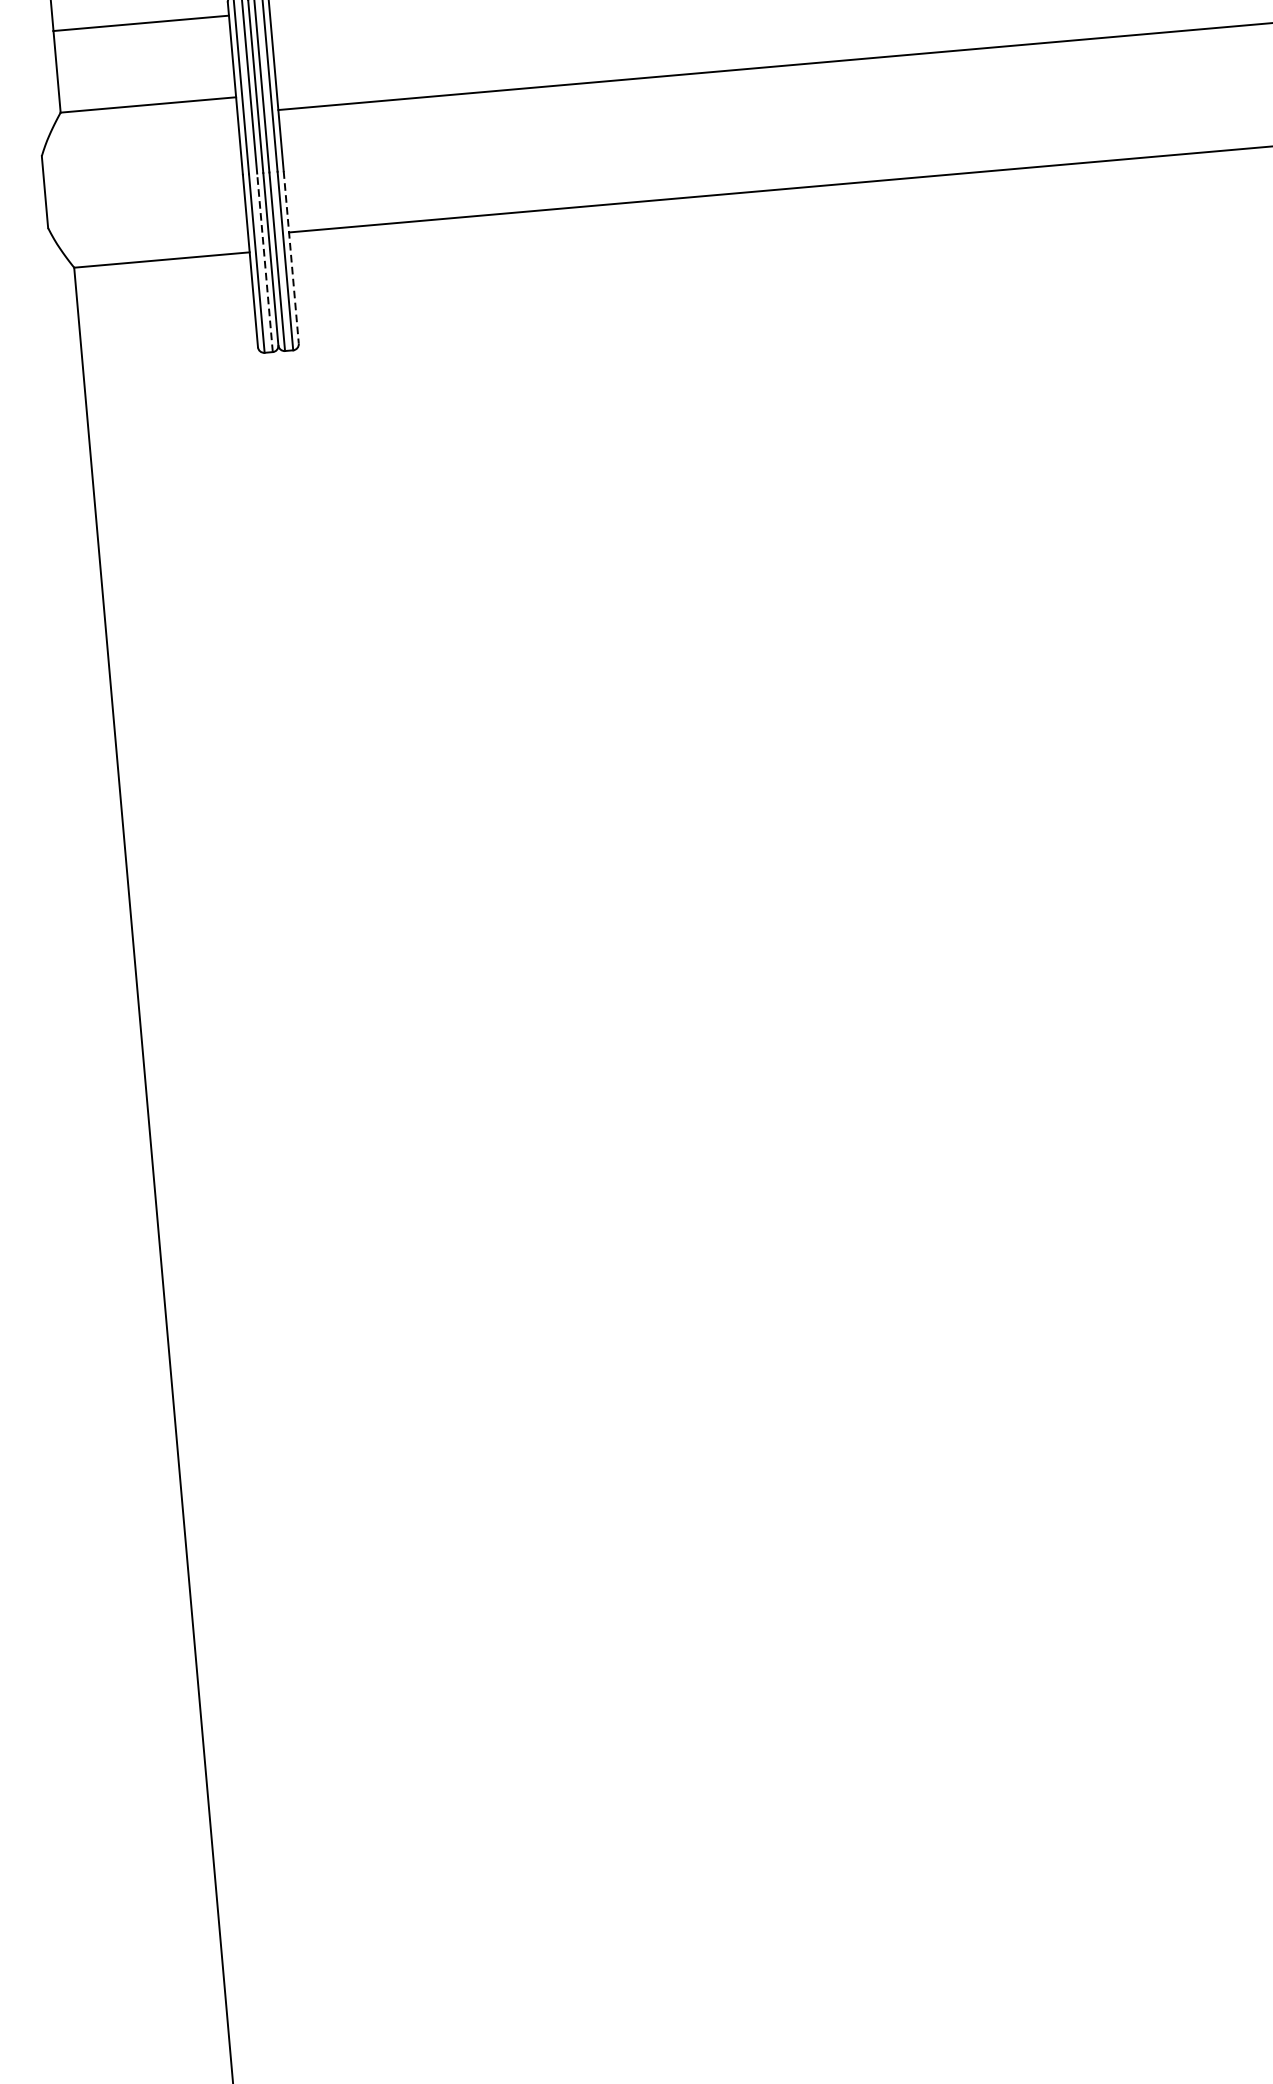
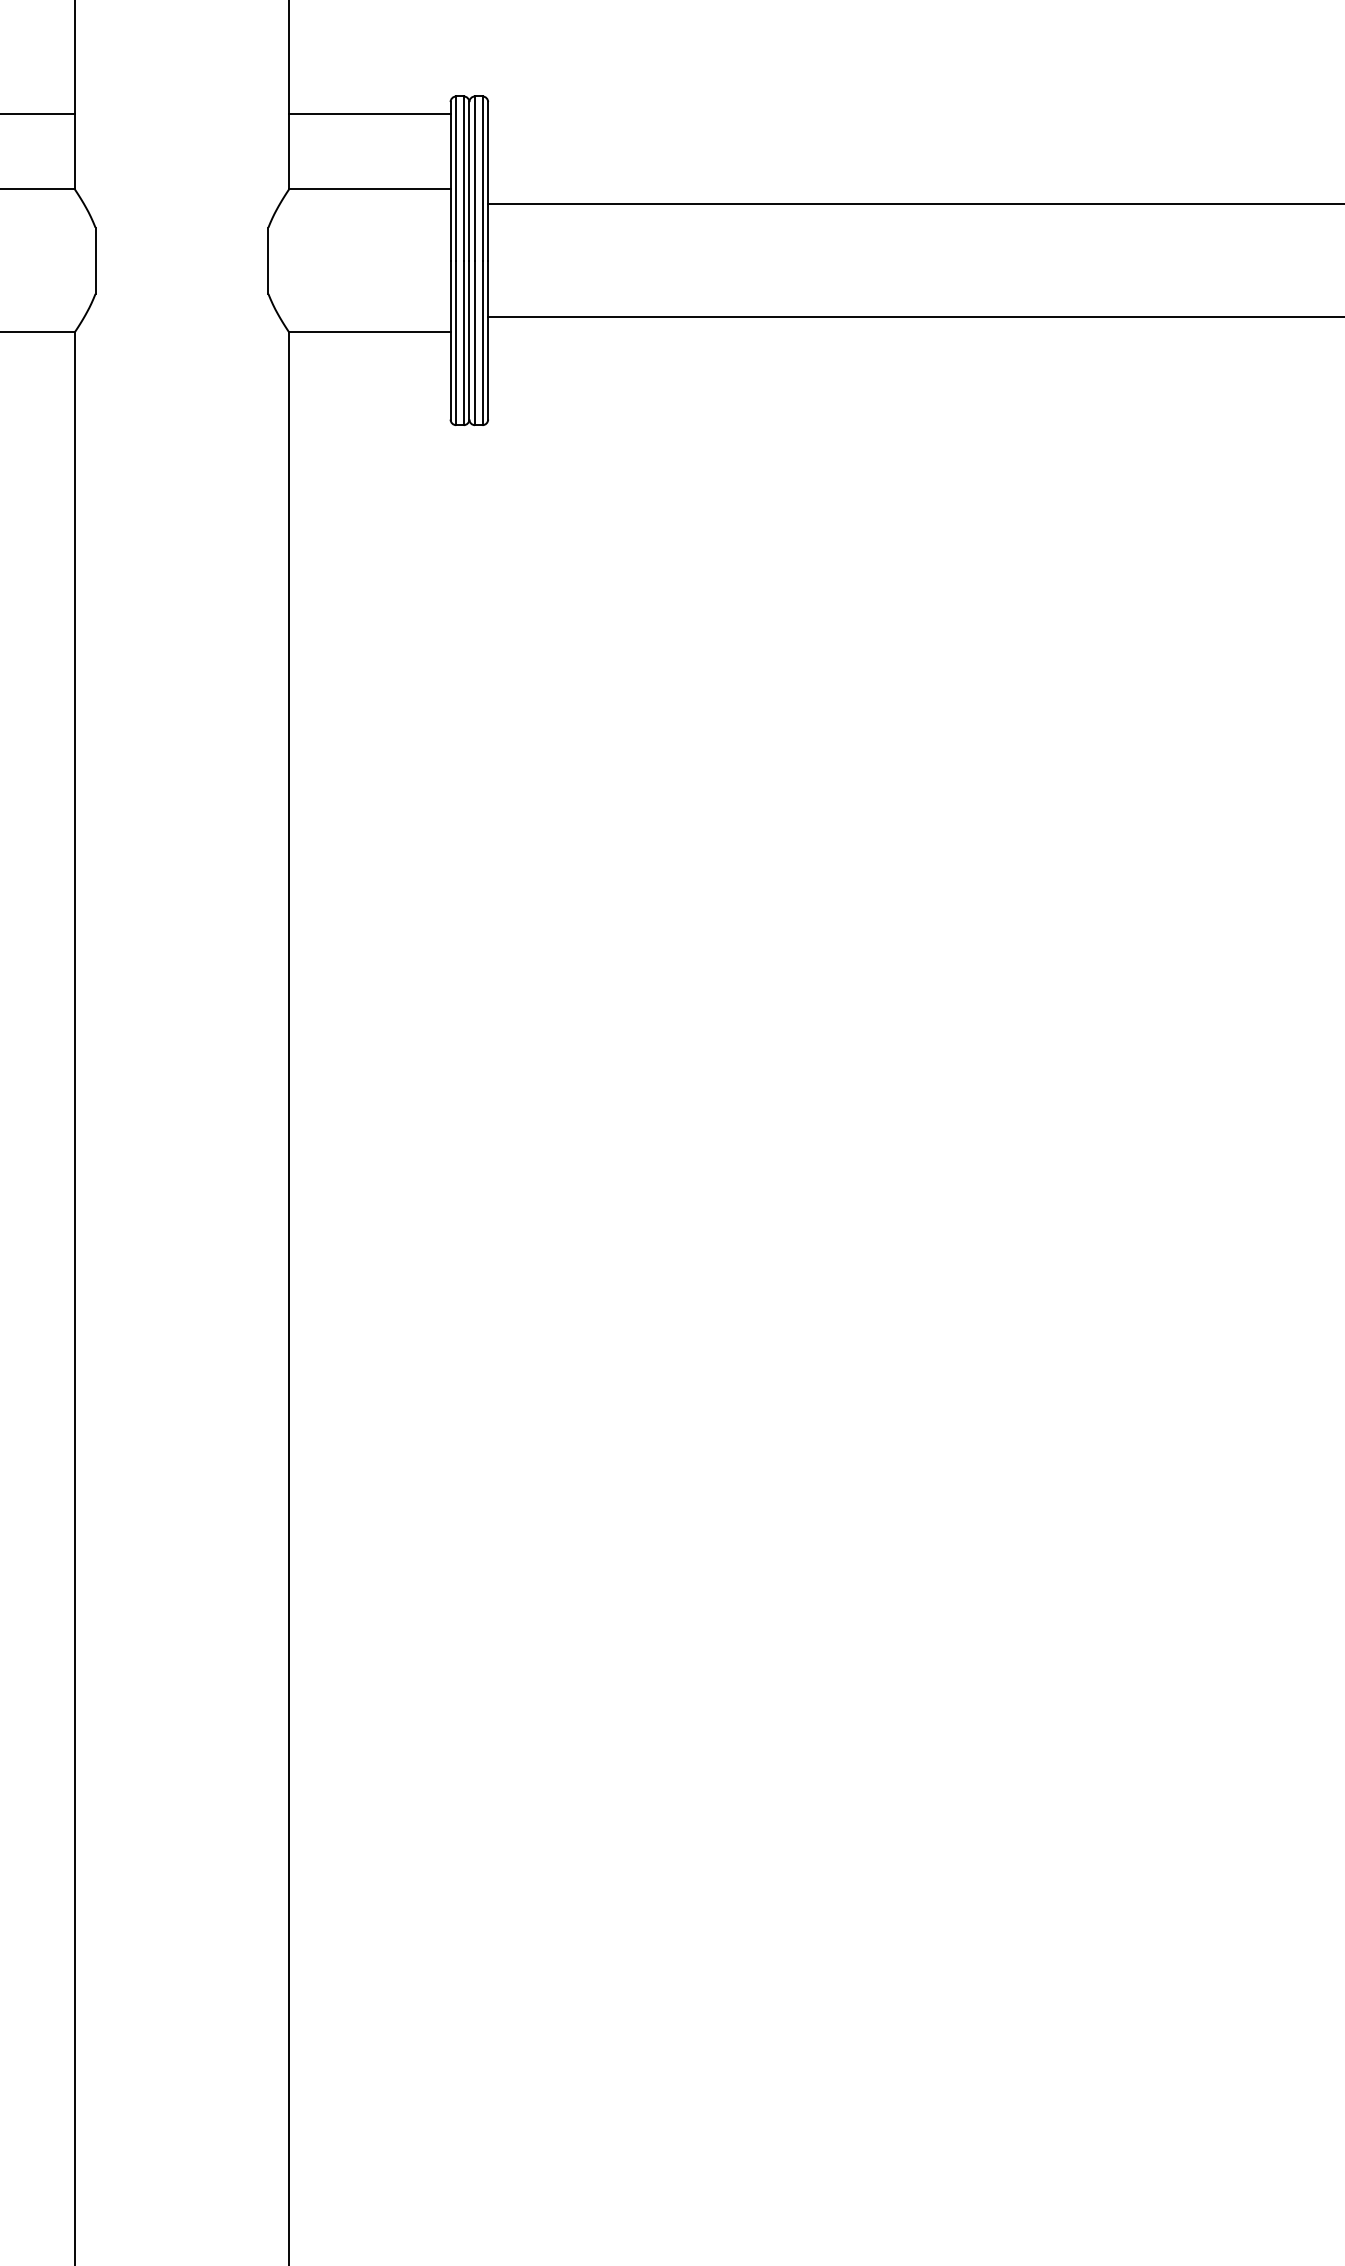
line: (291, 257) -> (488, 340), dashed -> solid
line: (264, 262) -> (463, 342), dashed -> solid

